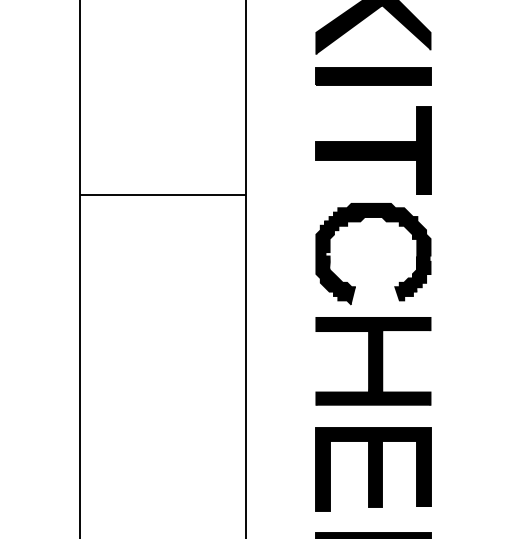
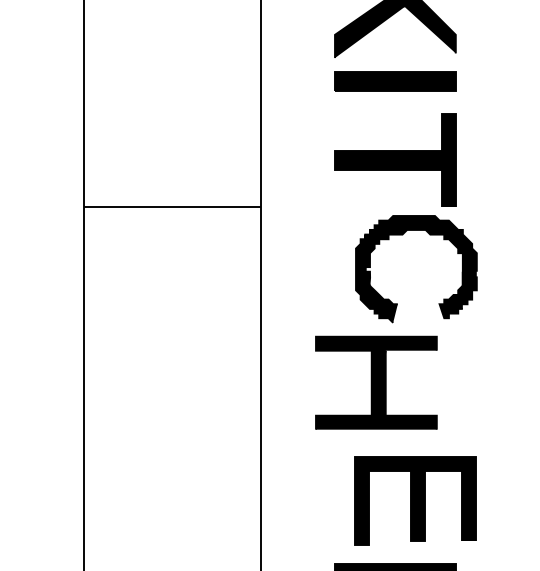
part: (385, 222) -> (429, 235), moved
part: (373, 361) -> (376, 382), moved
part: (373, 468) -> (415, 500), moved

